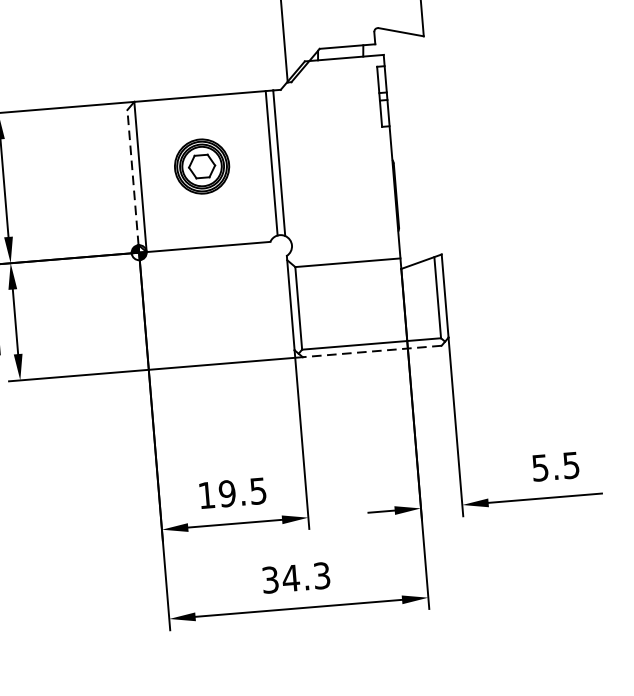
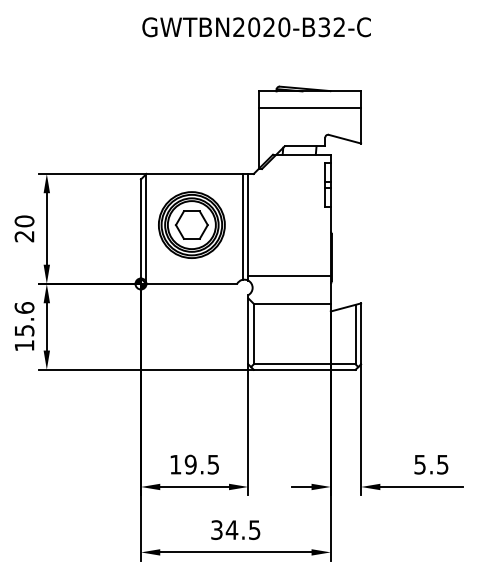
part: (201, 165) -> (191, 224), size x1.67
line: (132, 177) -> (140, 228), dashed -> solid
line: (341, 225) -> (289, 276), added
line: (371, 351) -> (304, 369), dashed -> solid
text: (321, 575) -> (254, 529), 34.3 -> 34.5

